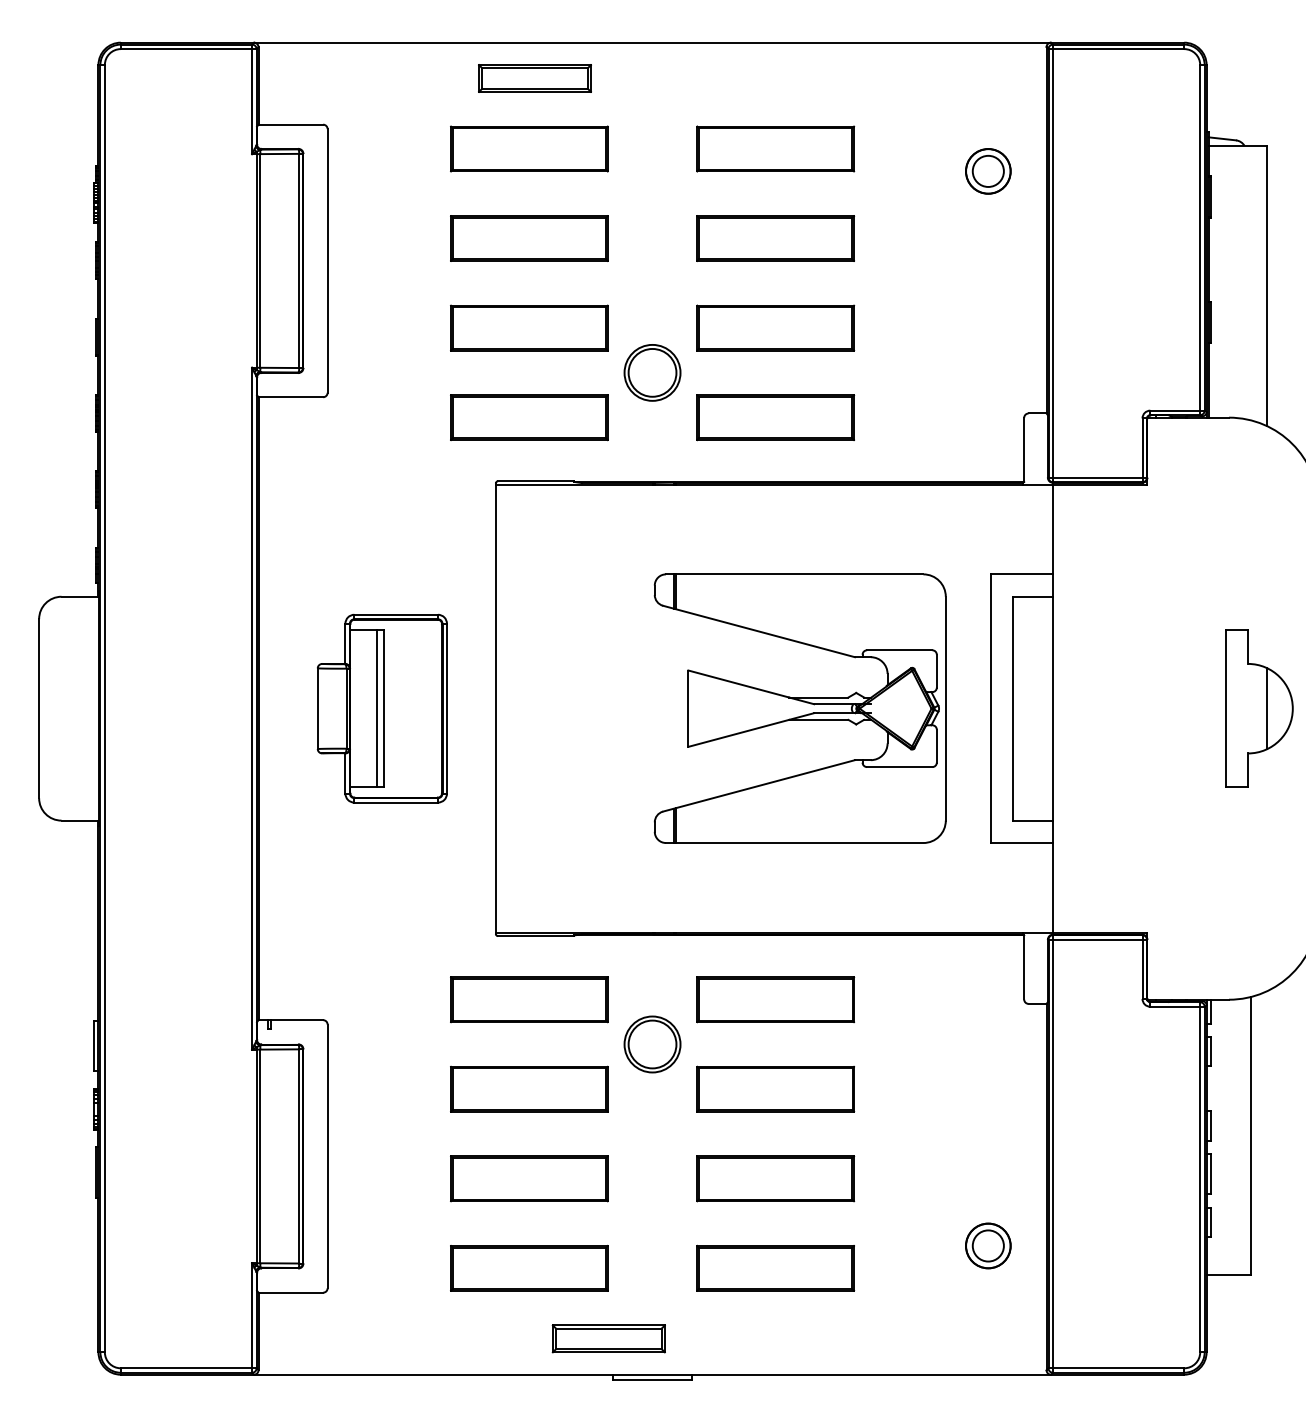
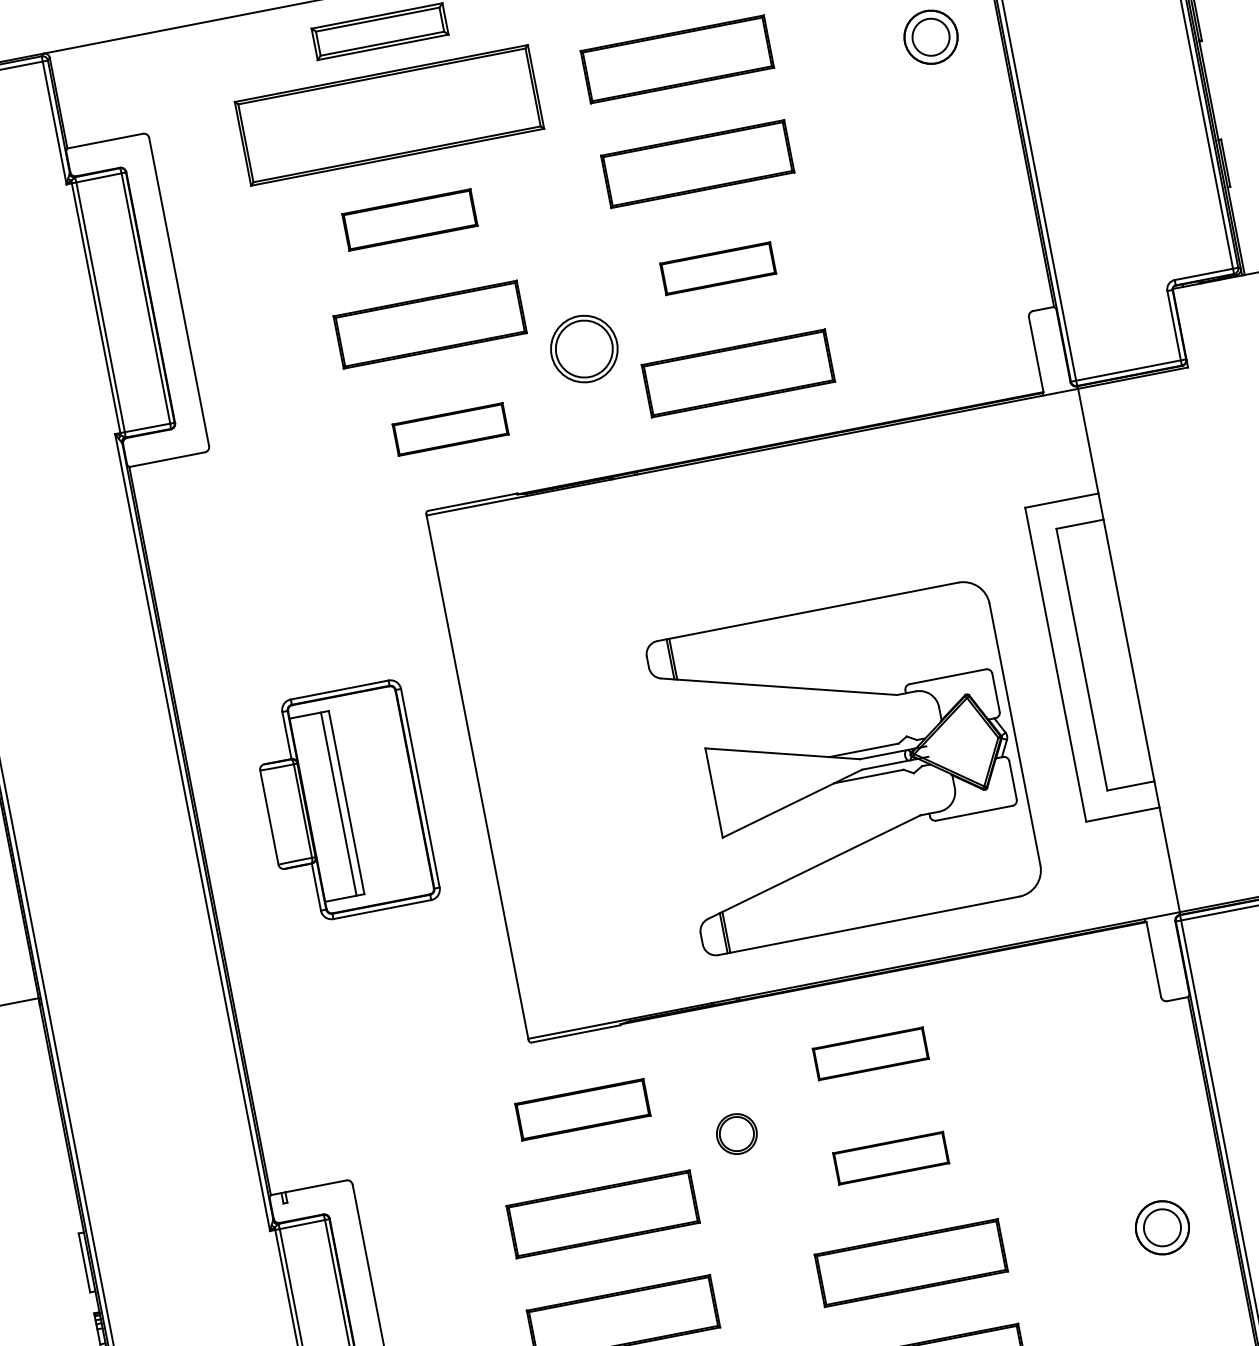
part: (529, 148) -> (389, 114), size x1.6
part: (529, 238) -> (409, 219), size x0.7
part: (775, 327) -> (717, 268), size x0.6
part: (529, 417) -> (450, 429), size x0.6
part: (799, 708) -> (843, 767), moved
part: (529, 999) -> (582, 1109), size x0.7
part: (775, 999) -> (870, 1053), size x0.6
part: (652, 1044) -> (736, 1134), size x0.6
part: (775, 1088) -> (890, 1157), size x0.6
part: (988, 1245) -> (1162, 1227), moved

